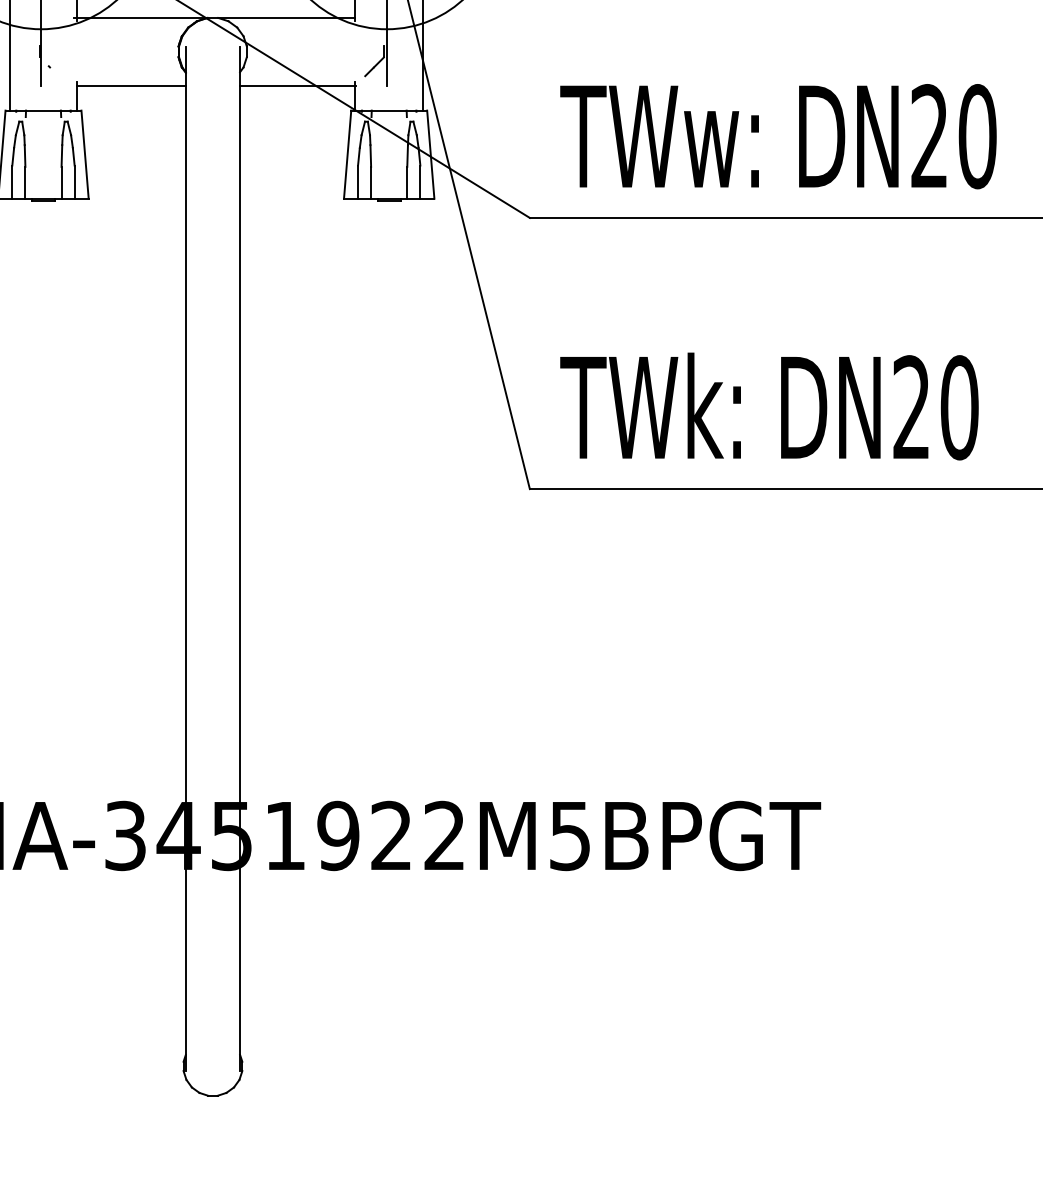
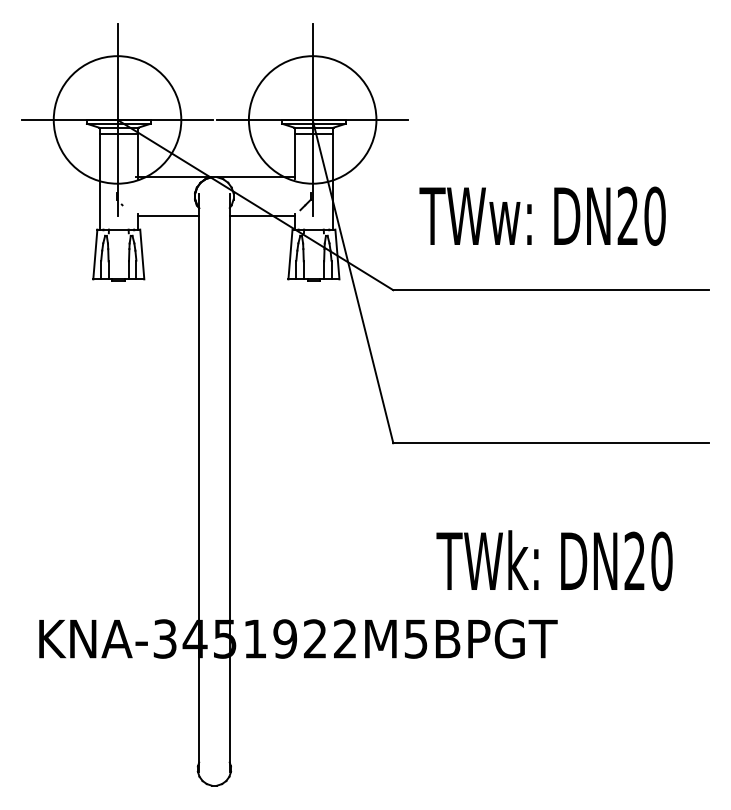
text: (778, 135) -> (542, 215), moved
text: (769, 406) -> (554, 560), moved

